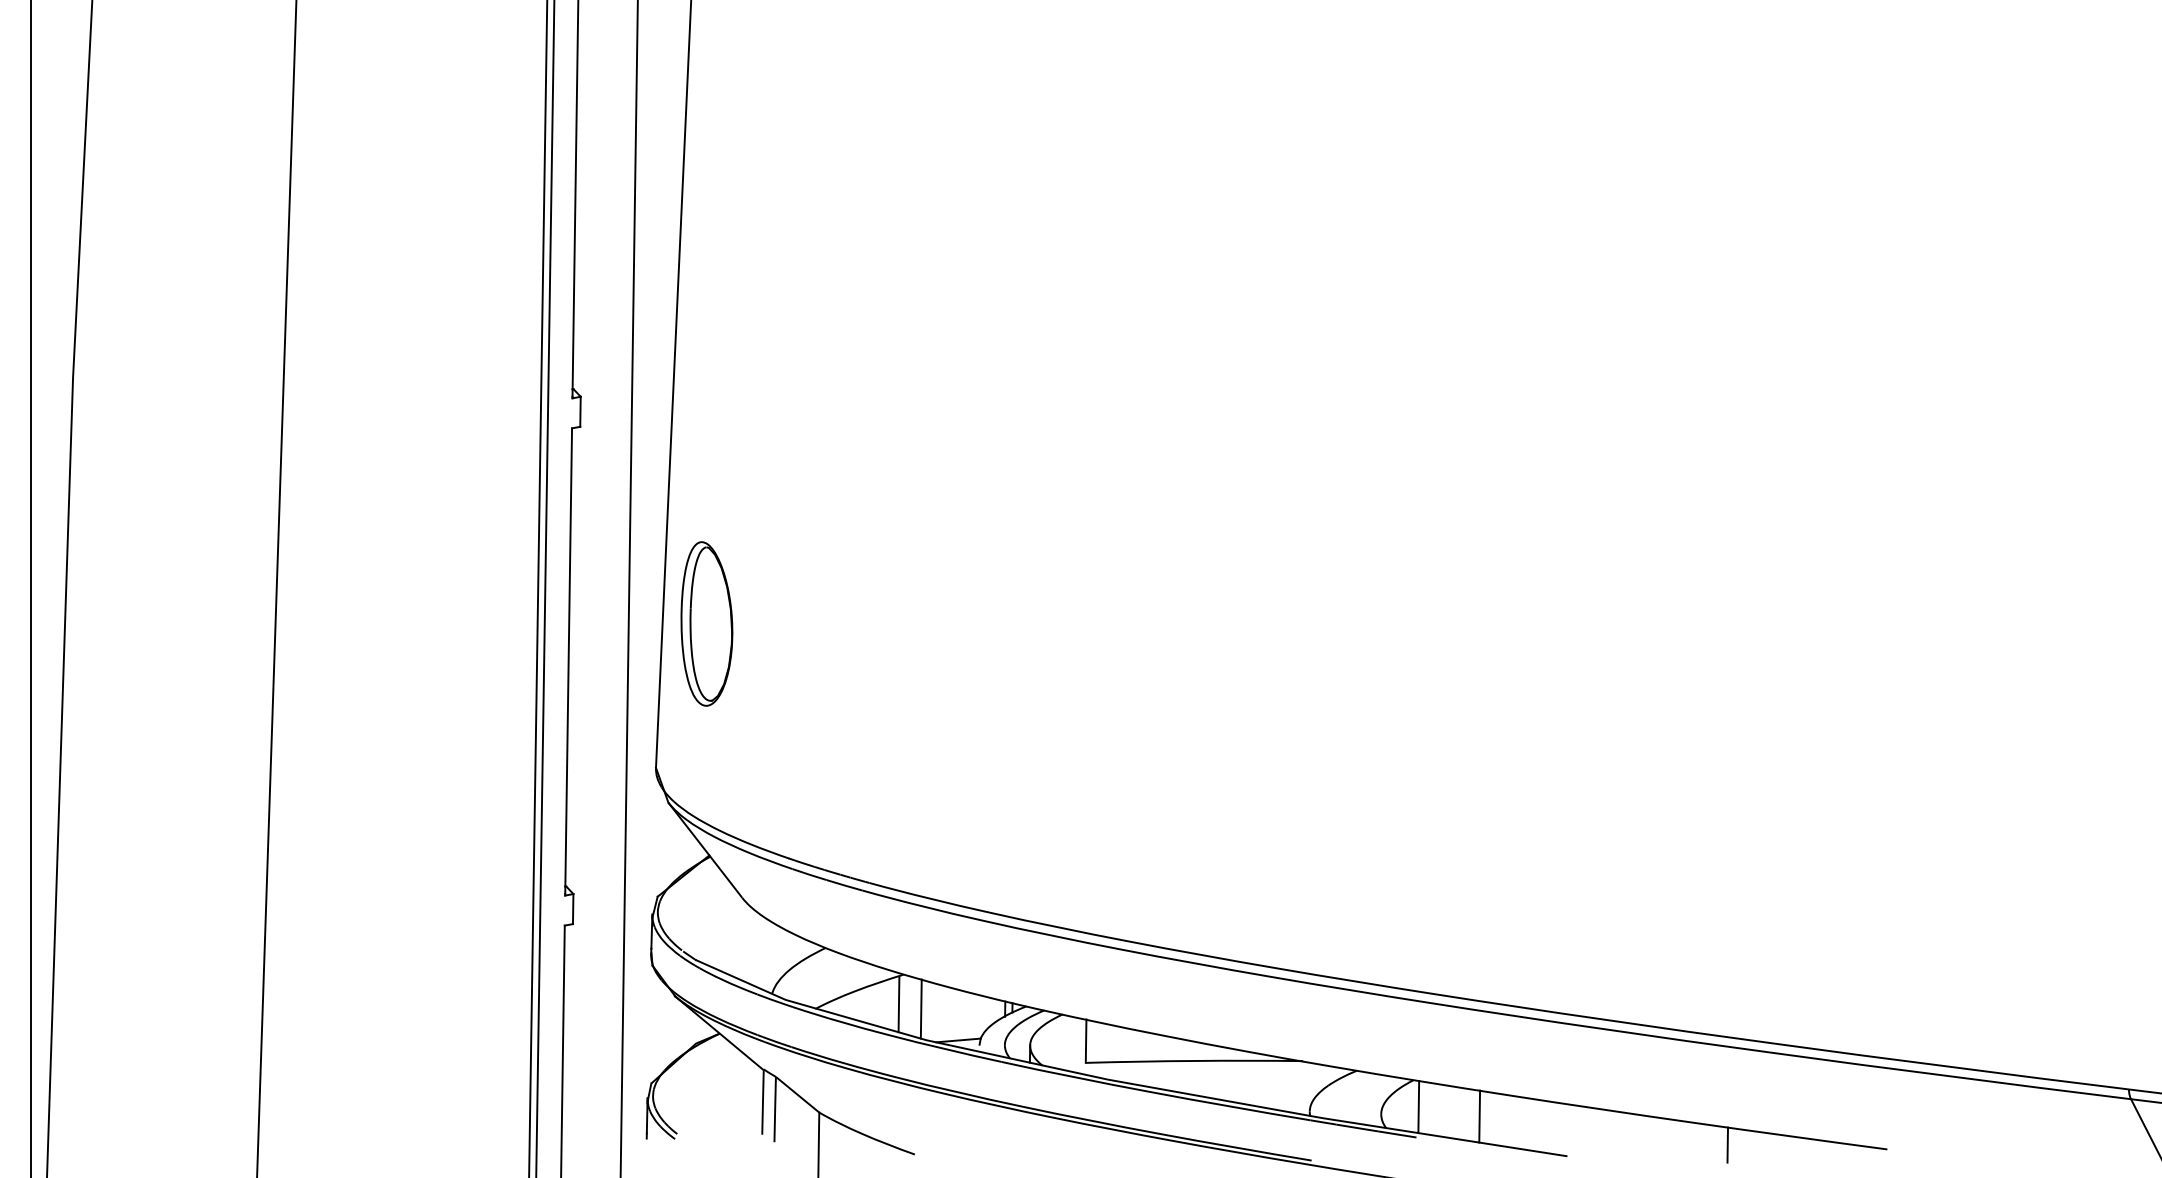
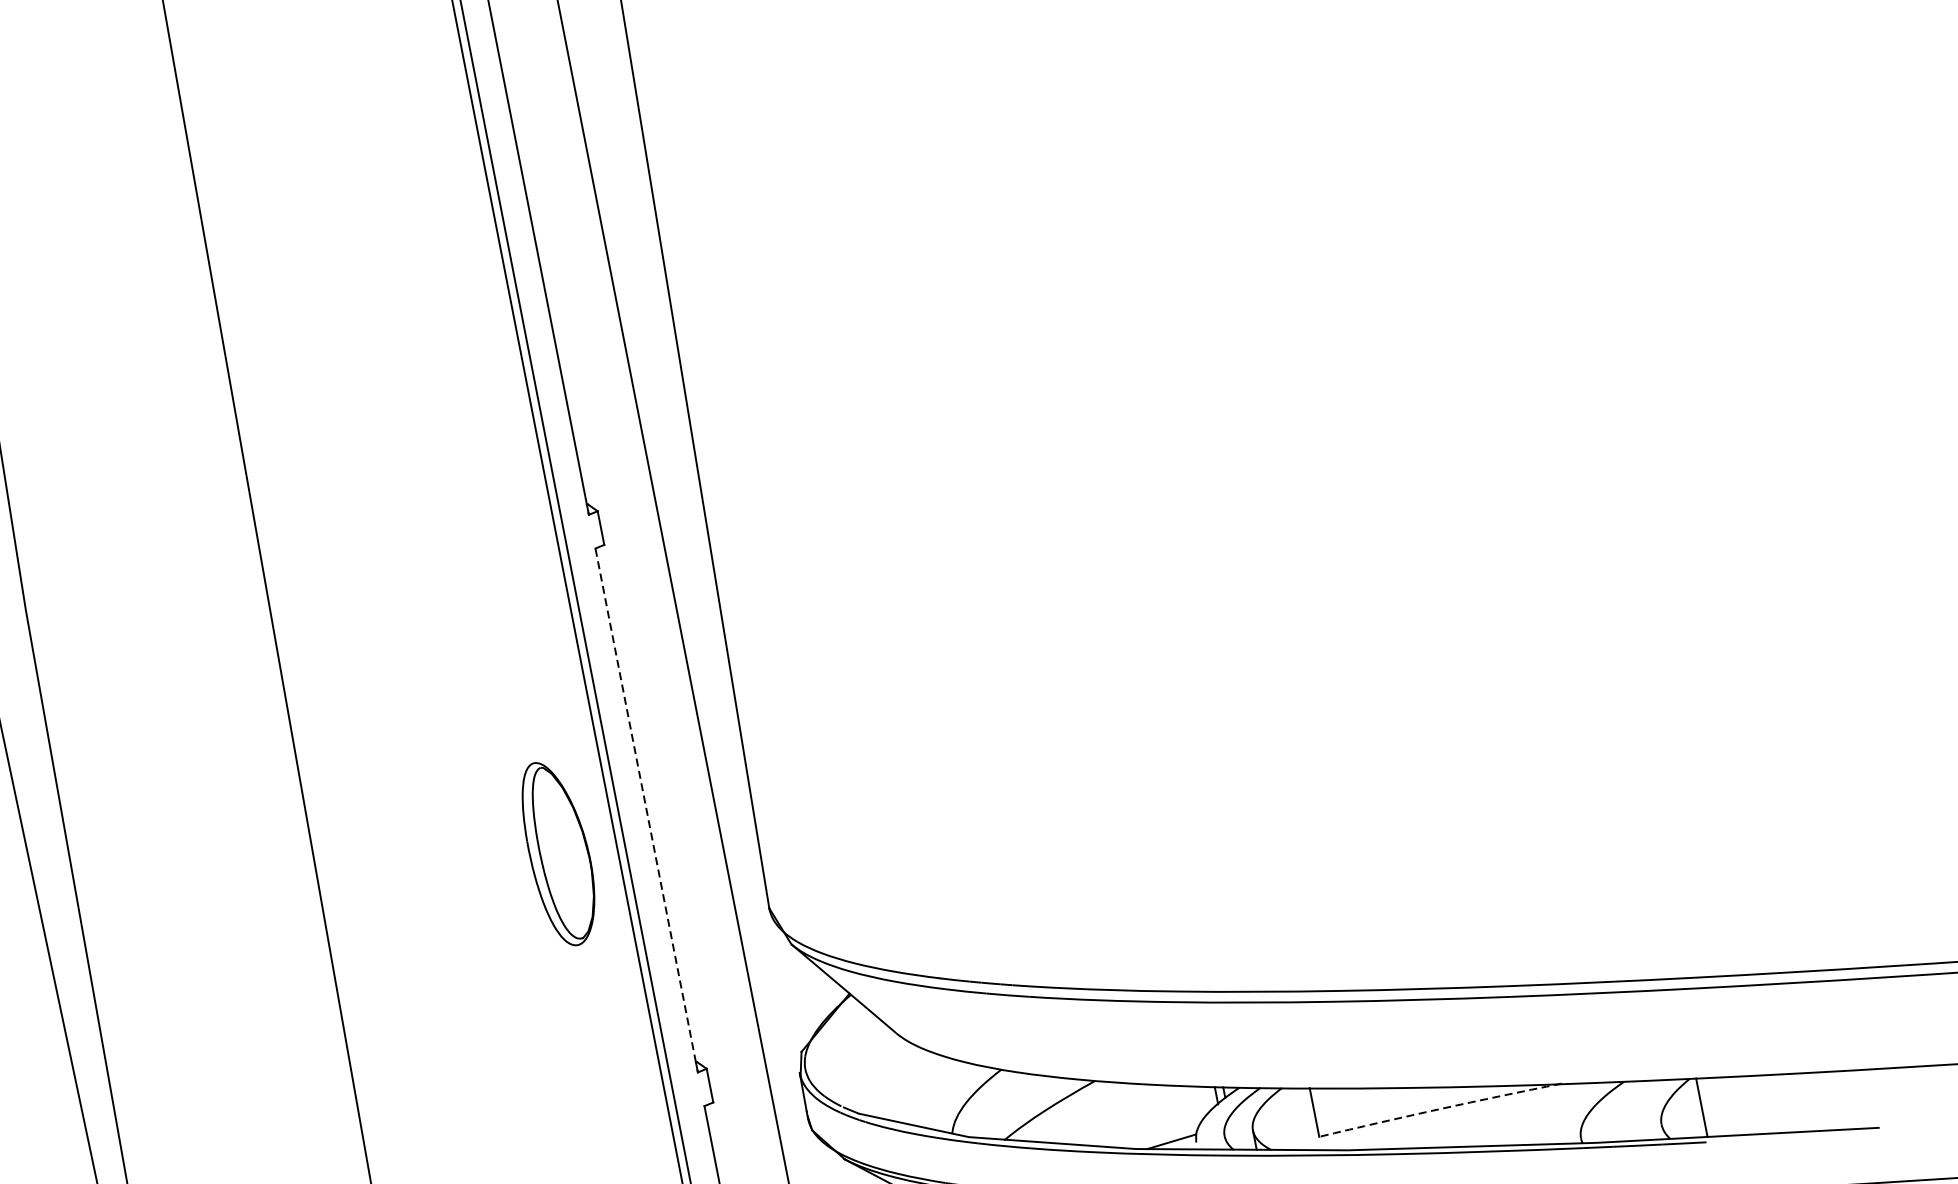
part: (706, 623) -> (558, 853), moved
line: (568, 657) -> (645, 805), solid -> dashed
line: (898, 1004) -> (1096, 1115), removed
line: (920, 1008) -> (1121, 1114), removed
arc: (1194, 1060) -> (1440, 1108), solid -> dashed
line: (1479, 1116) -> (1771, 1104), removed

